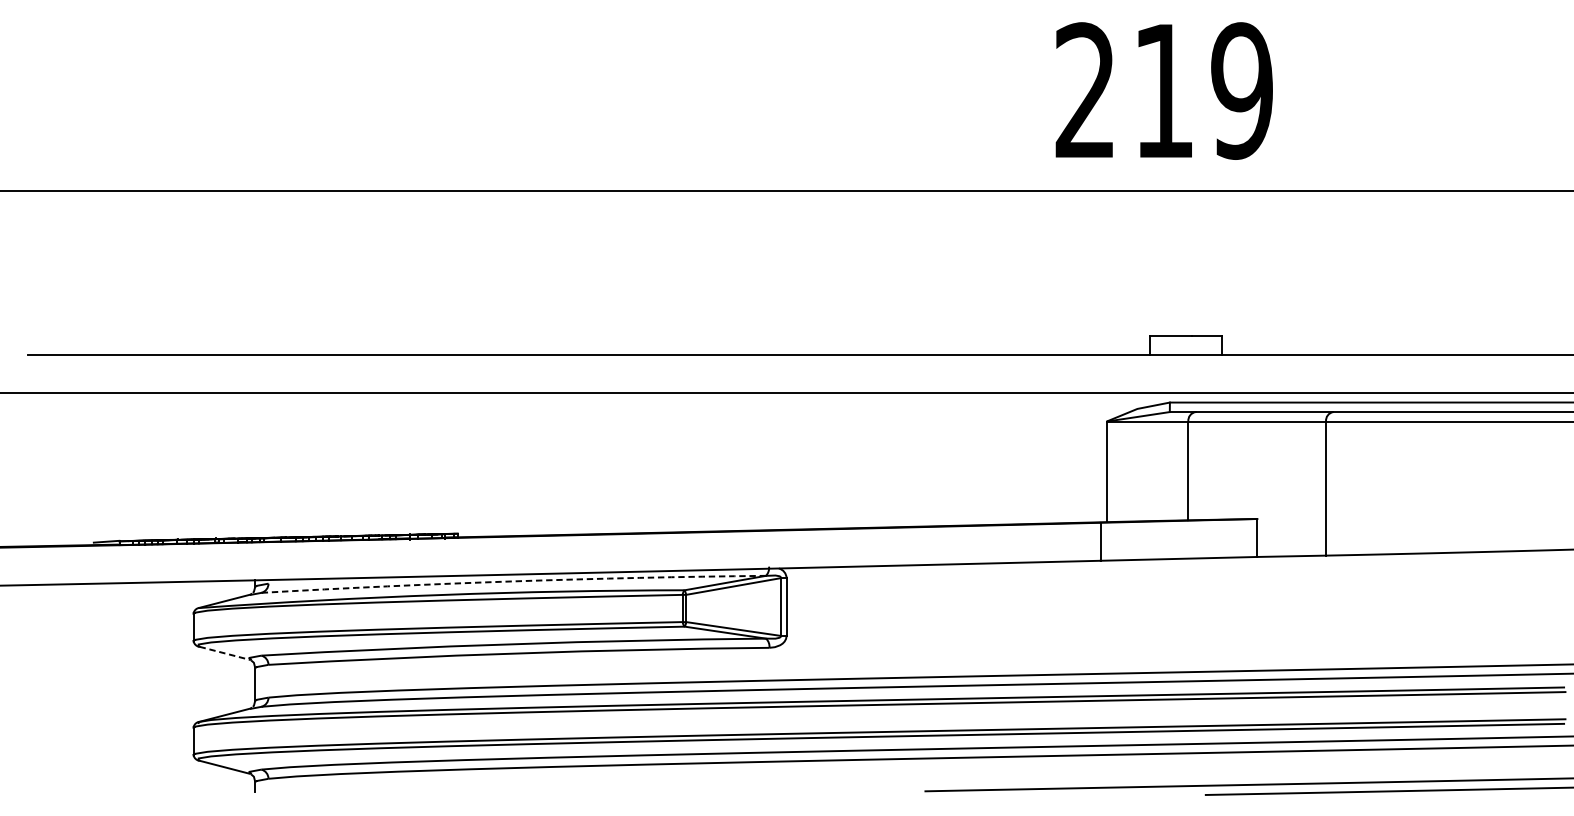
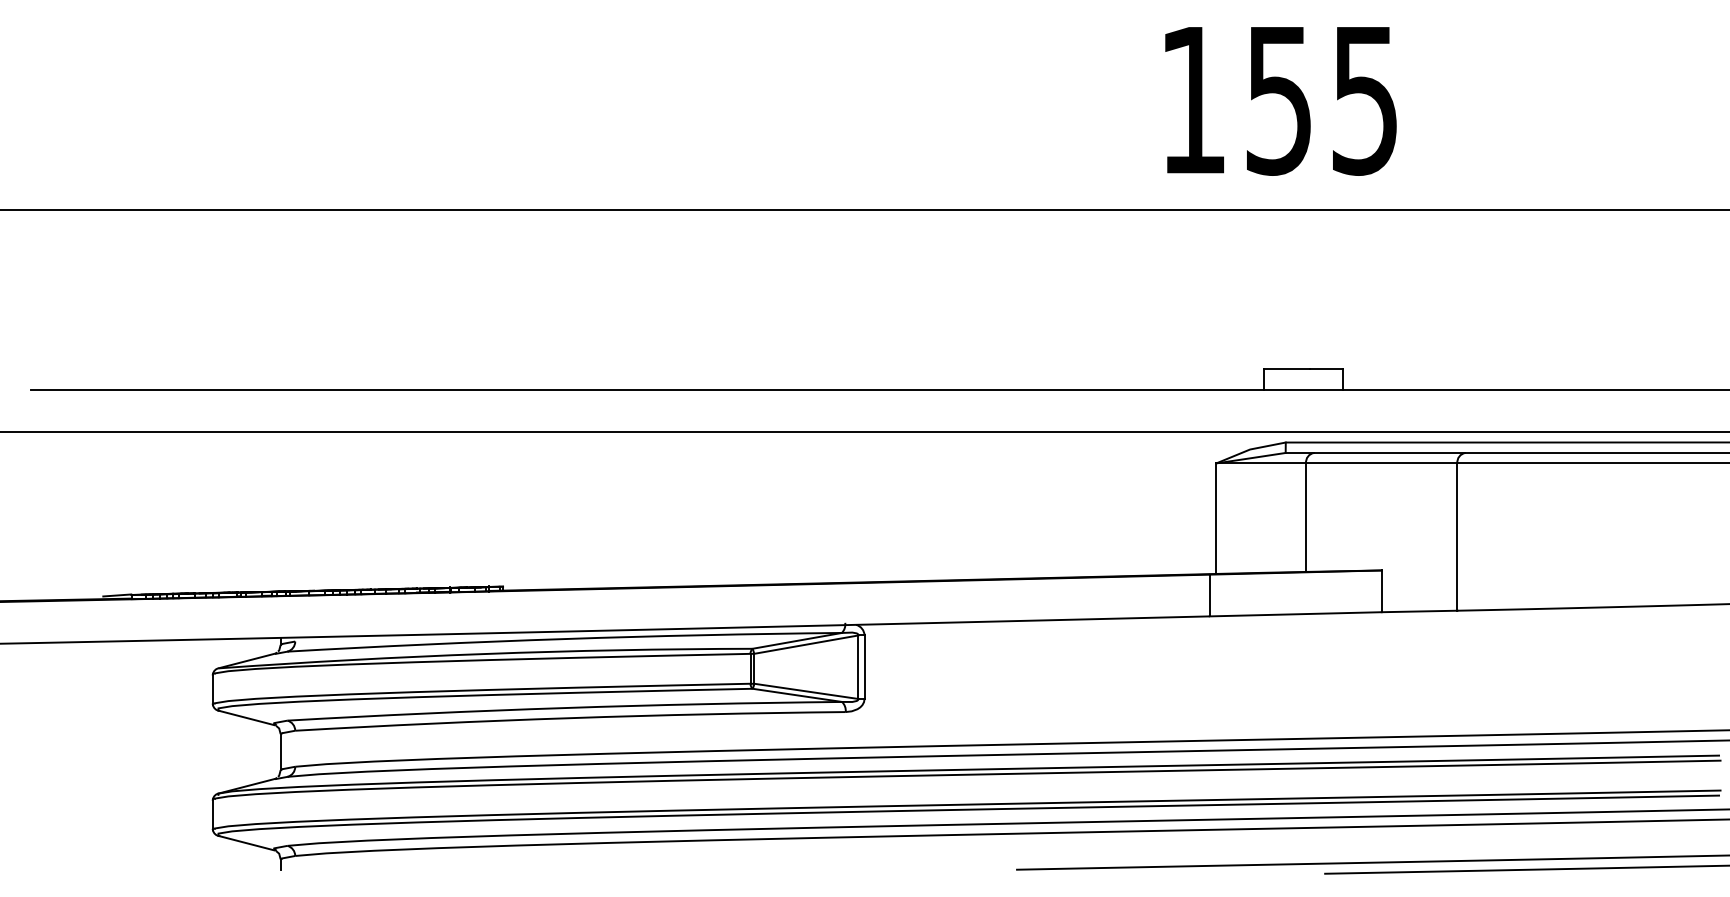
text: (1164, 90) -> (1279, 99), 219 -> 155
arc: (513, 581) -> (564, 639), dashed -> solid
line: (225, 653) -> (247, 718), dashed -> solid

